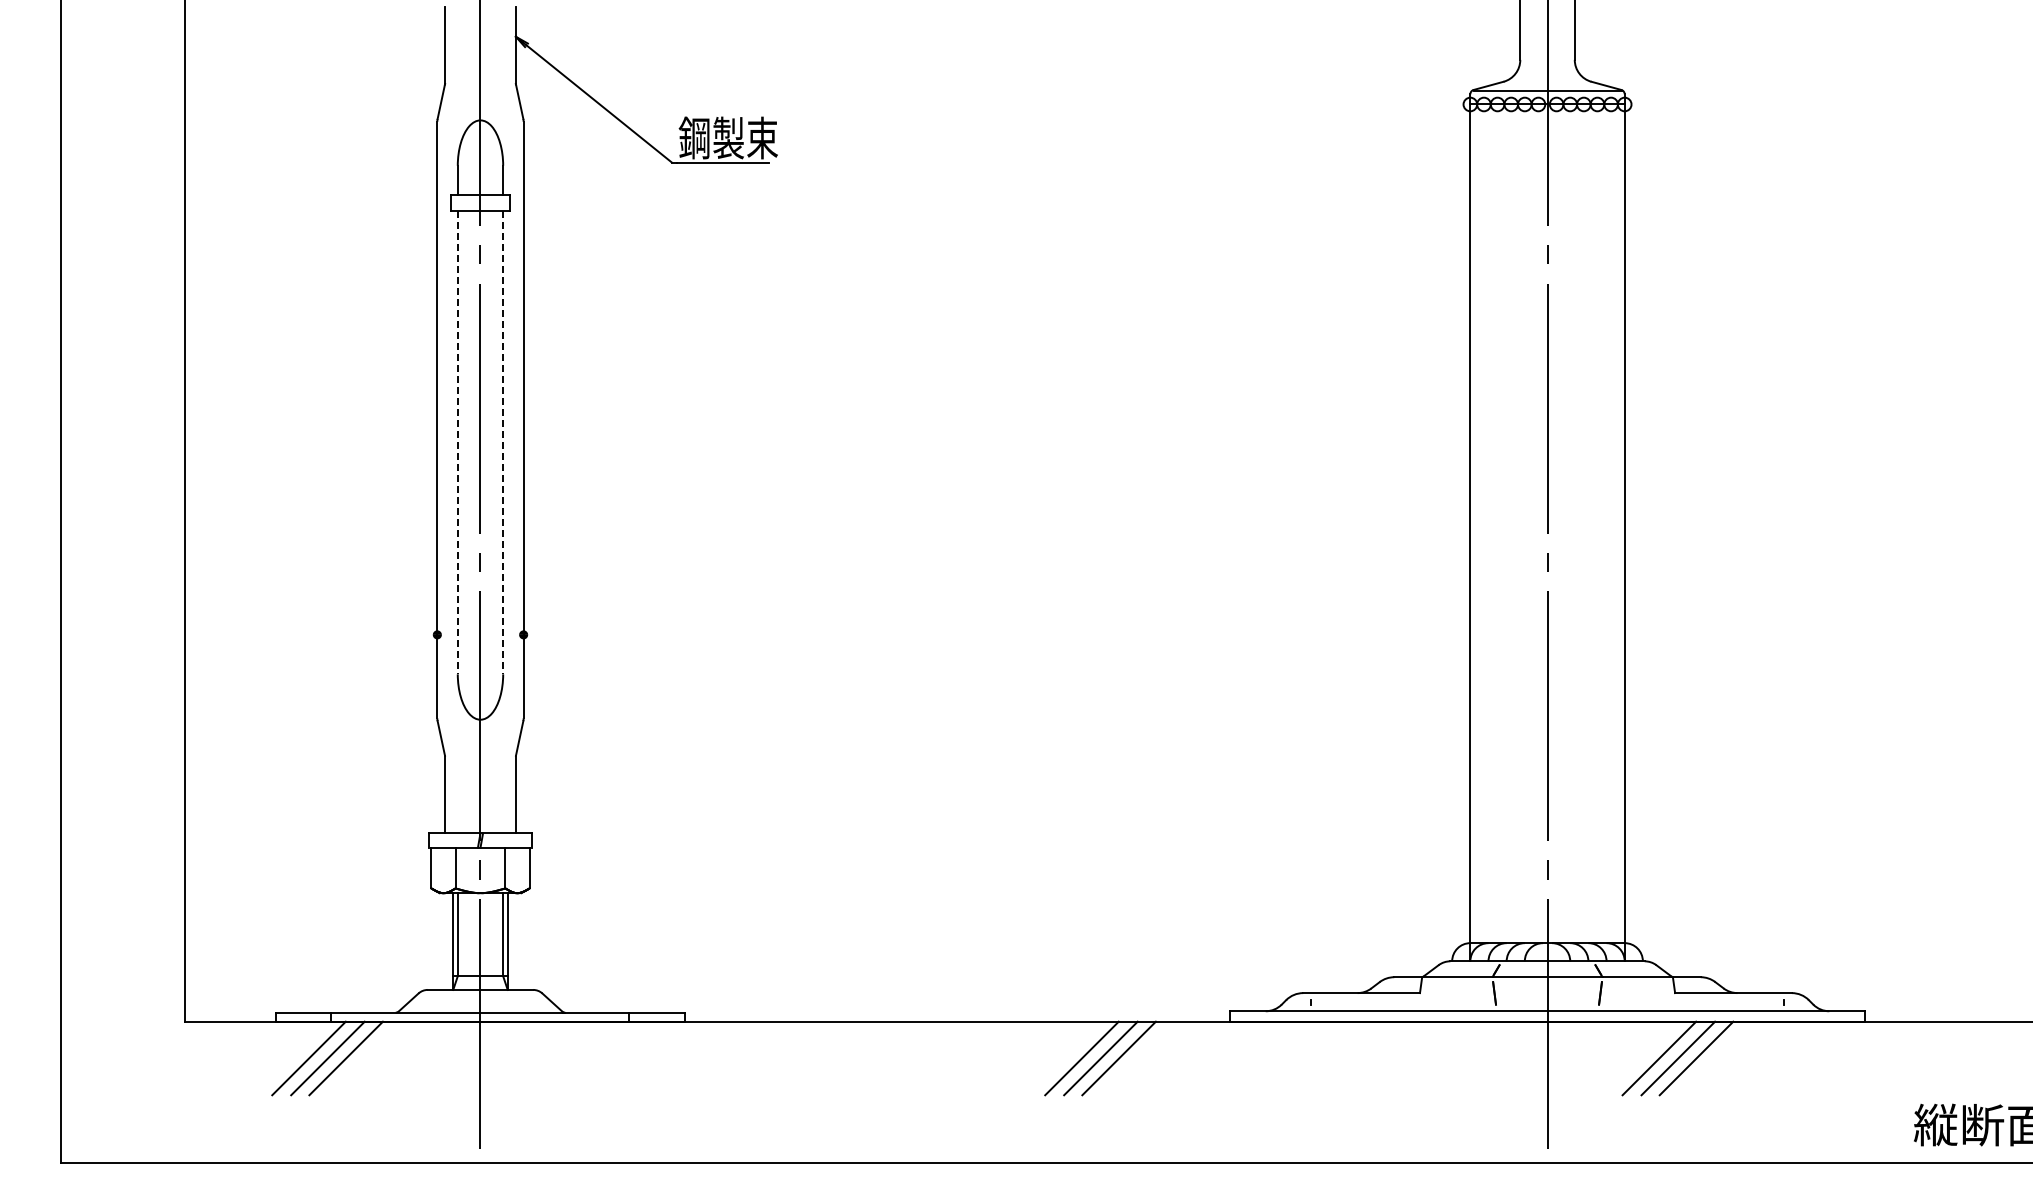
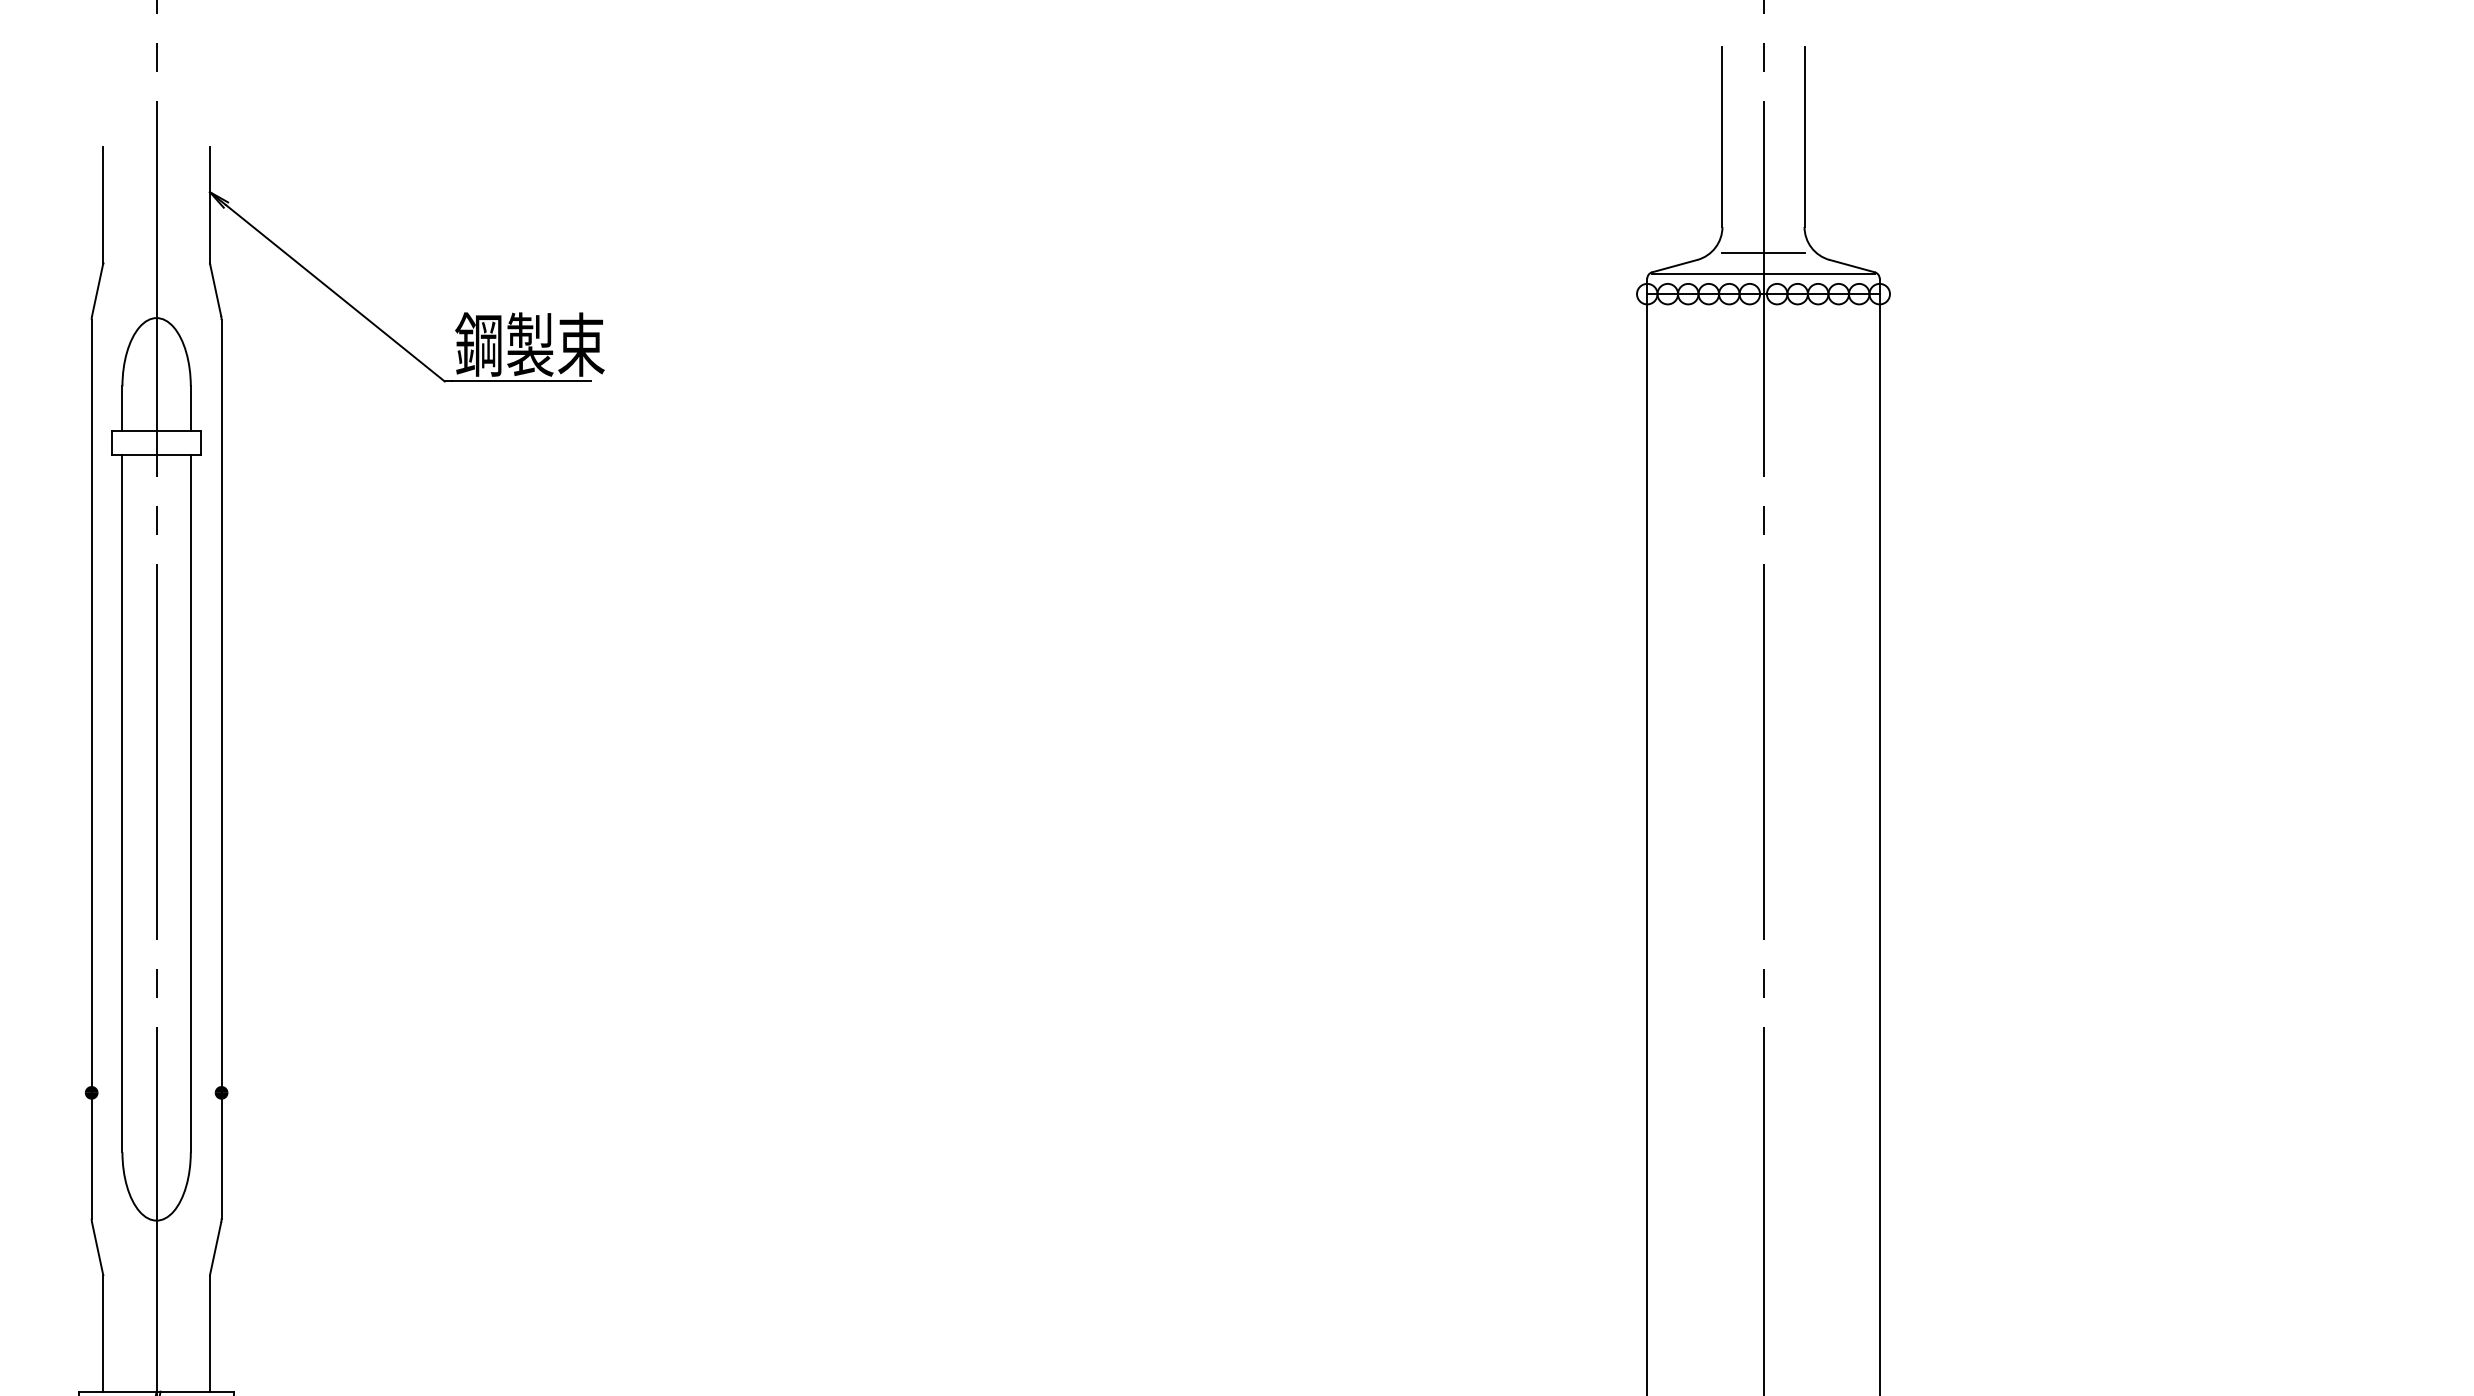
line: (1547, 77) -> (1763, 253), added
line: (457, 442) -> (122, 803), dashed -> solid
line: (503, 442) -> (191, 803), dashed -> solid

